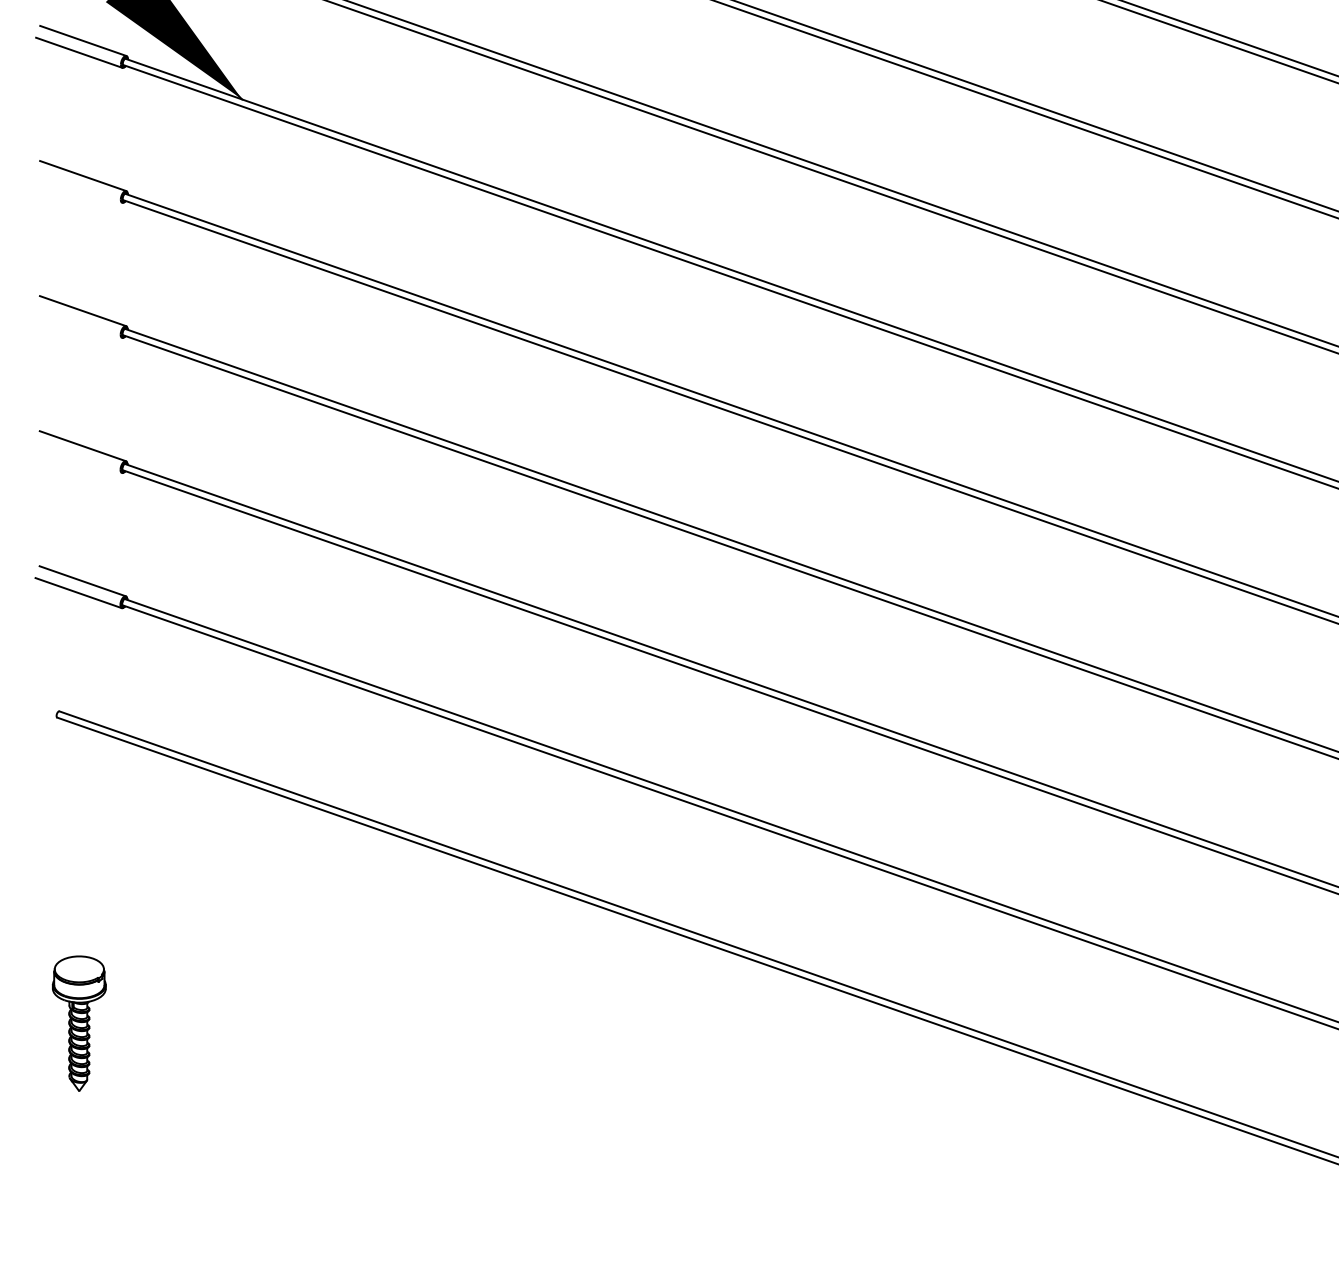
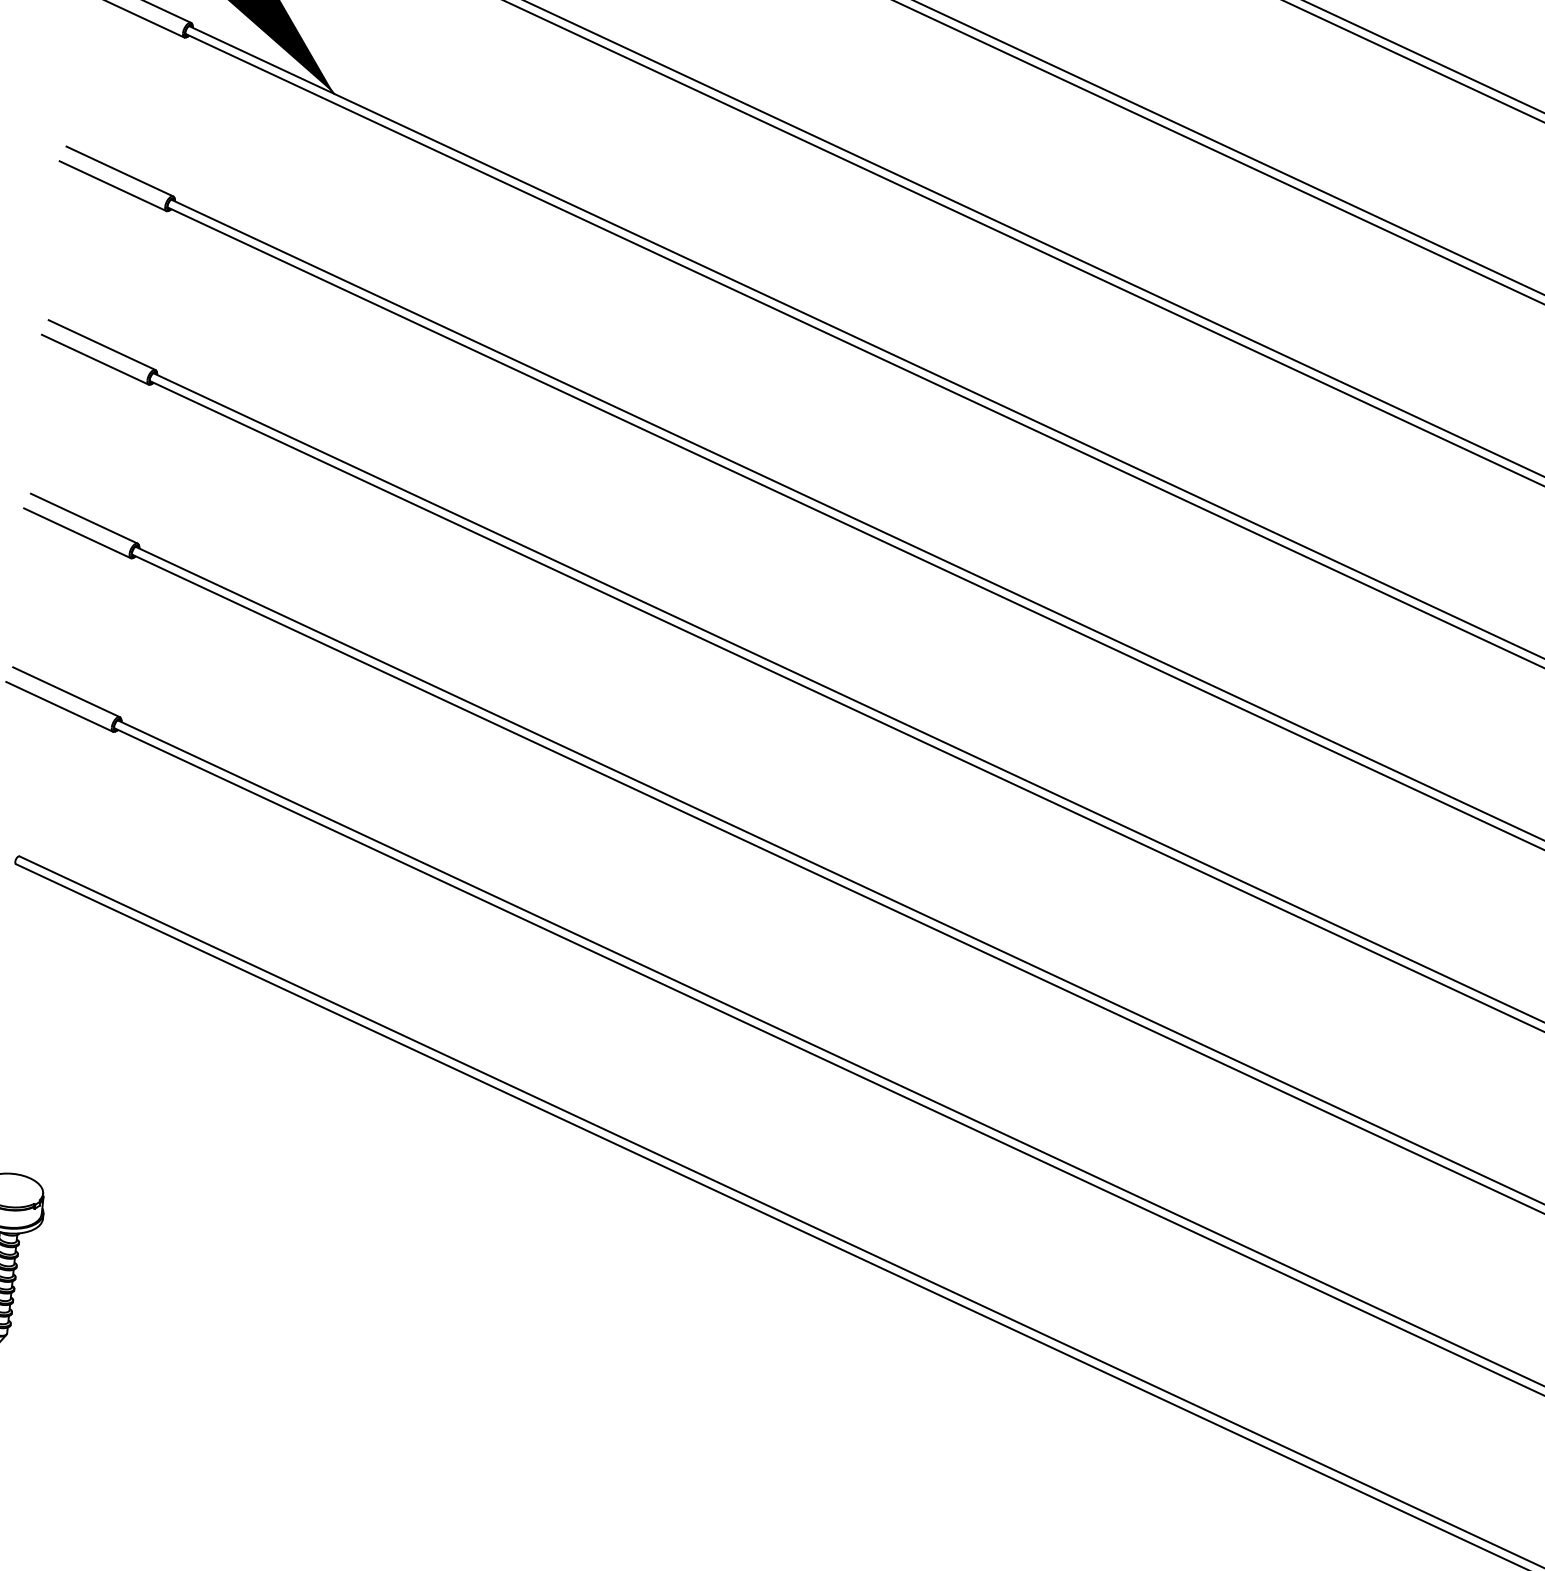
line: (78, 187) -> (112, 185), added
line: (78, 322) -> (94, 359), added
line: (78, 457) -> (77, 532), added

